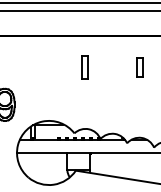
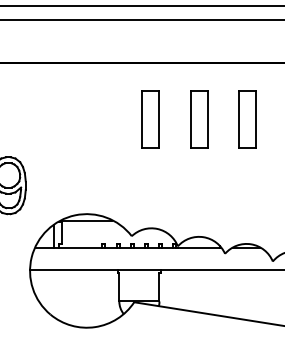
part: (84, 67) -> (149, 119), size x1.43
part: (112, 67) -> (199, 119), added
part: (139, 67) -> (247, 119), size x1.67

